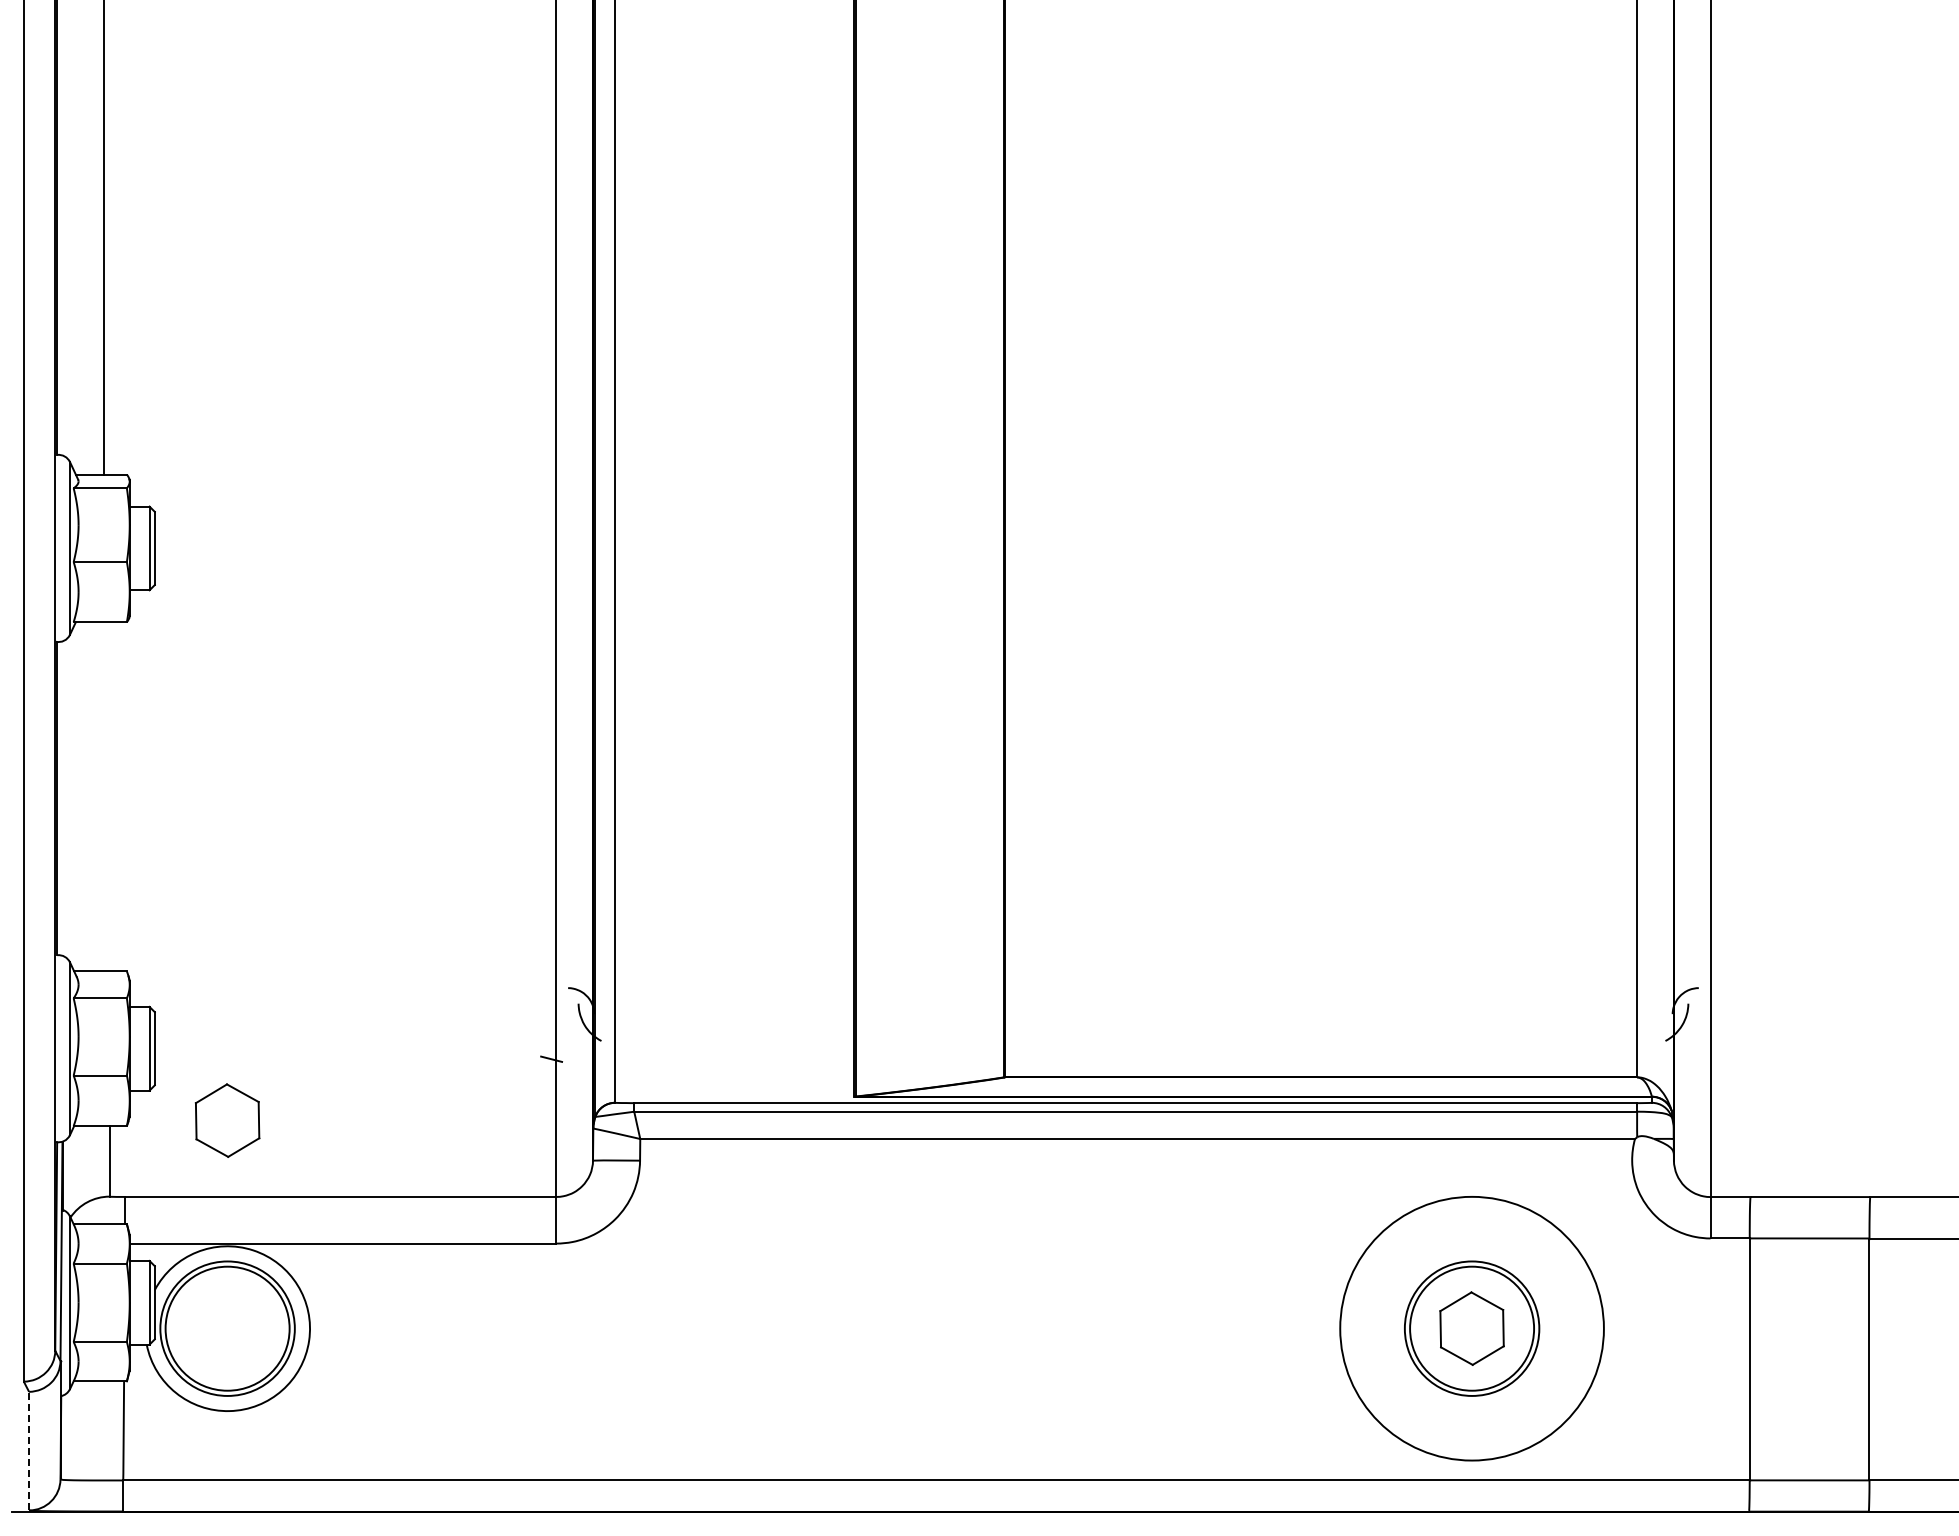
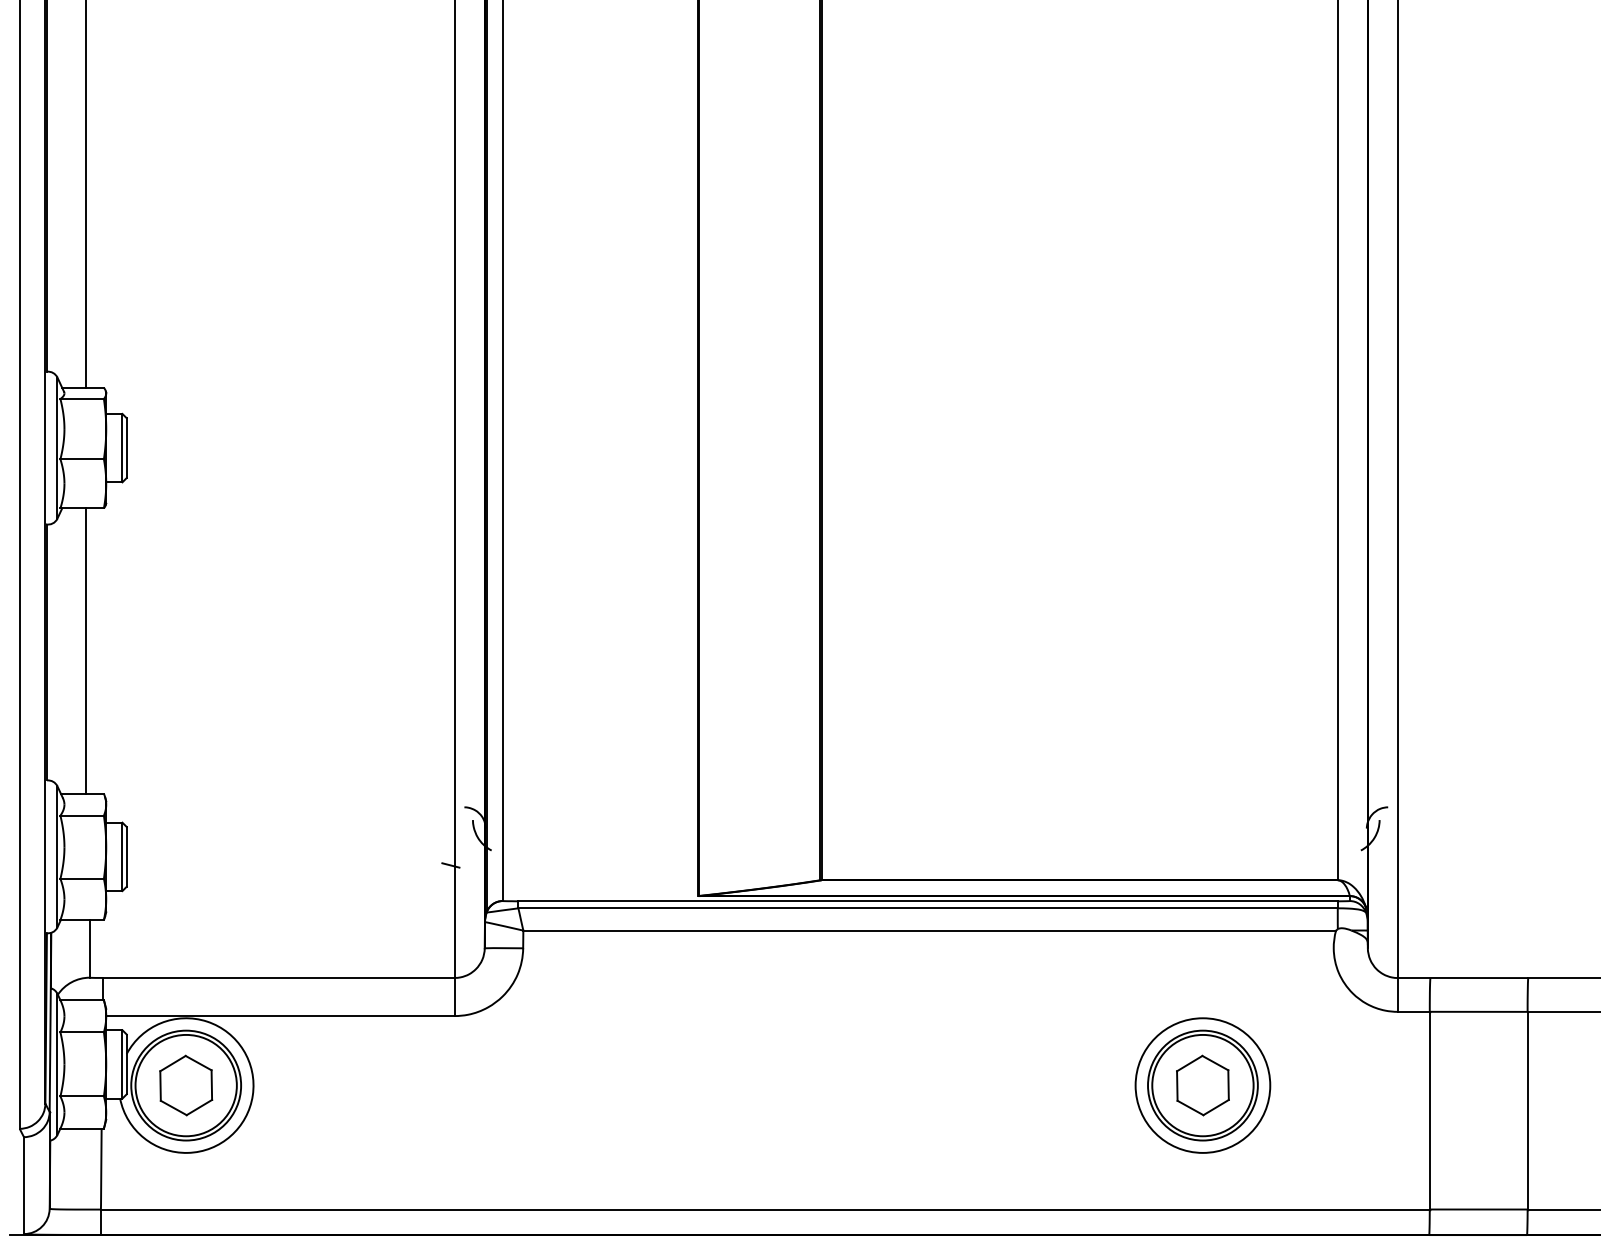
line: (104, 796) -> (85, 650), added
part: (227, 1120) -> (186, 1085), moved
circle: (1471, 1328) -> (1202, 1085), size x0.62
line: (29, 1450) -> (24, 1185), dashed -> solid

